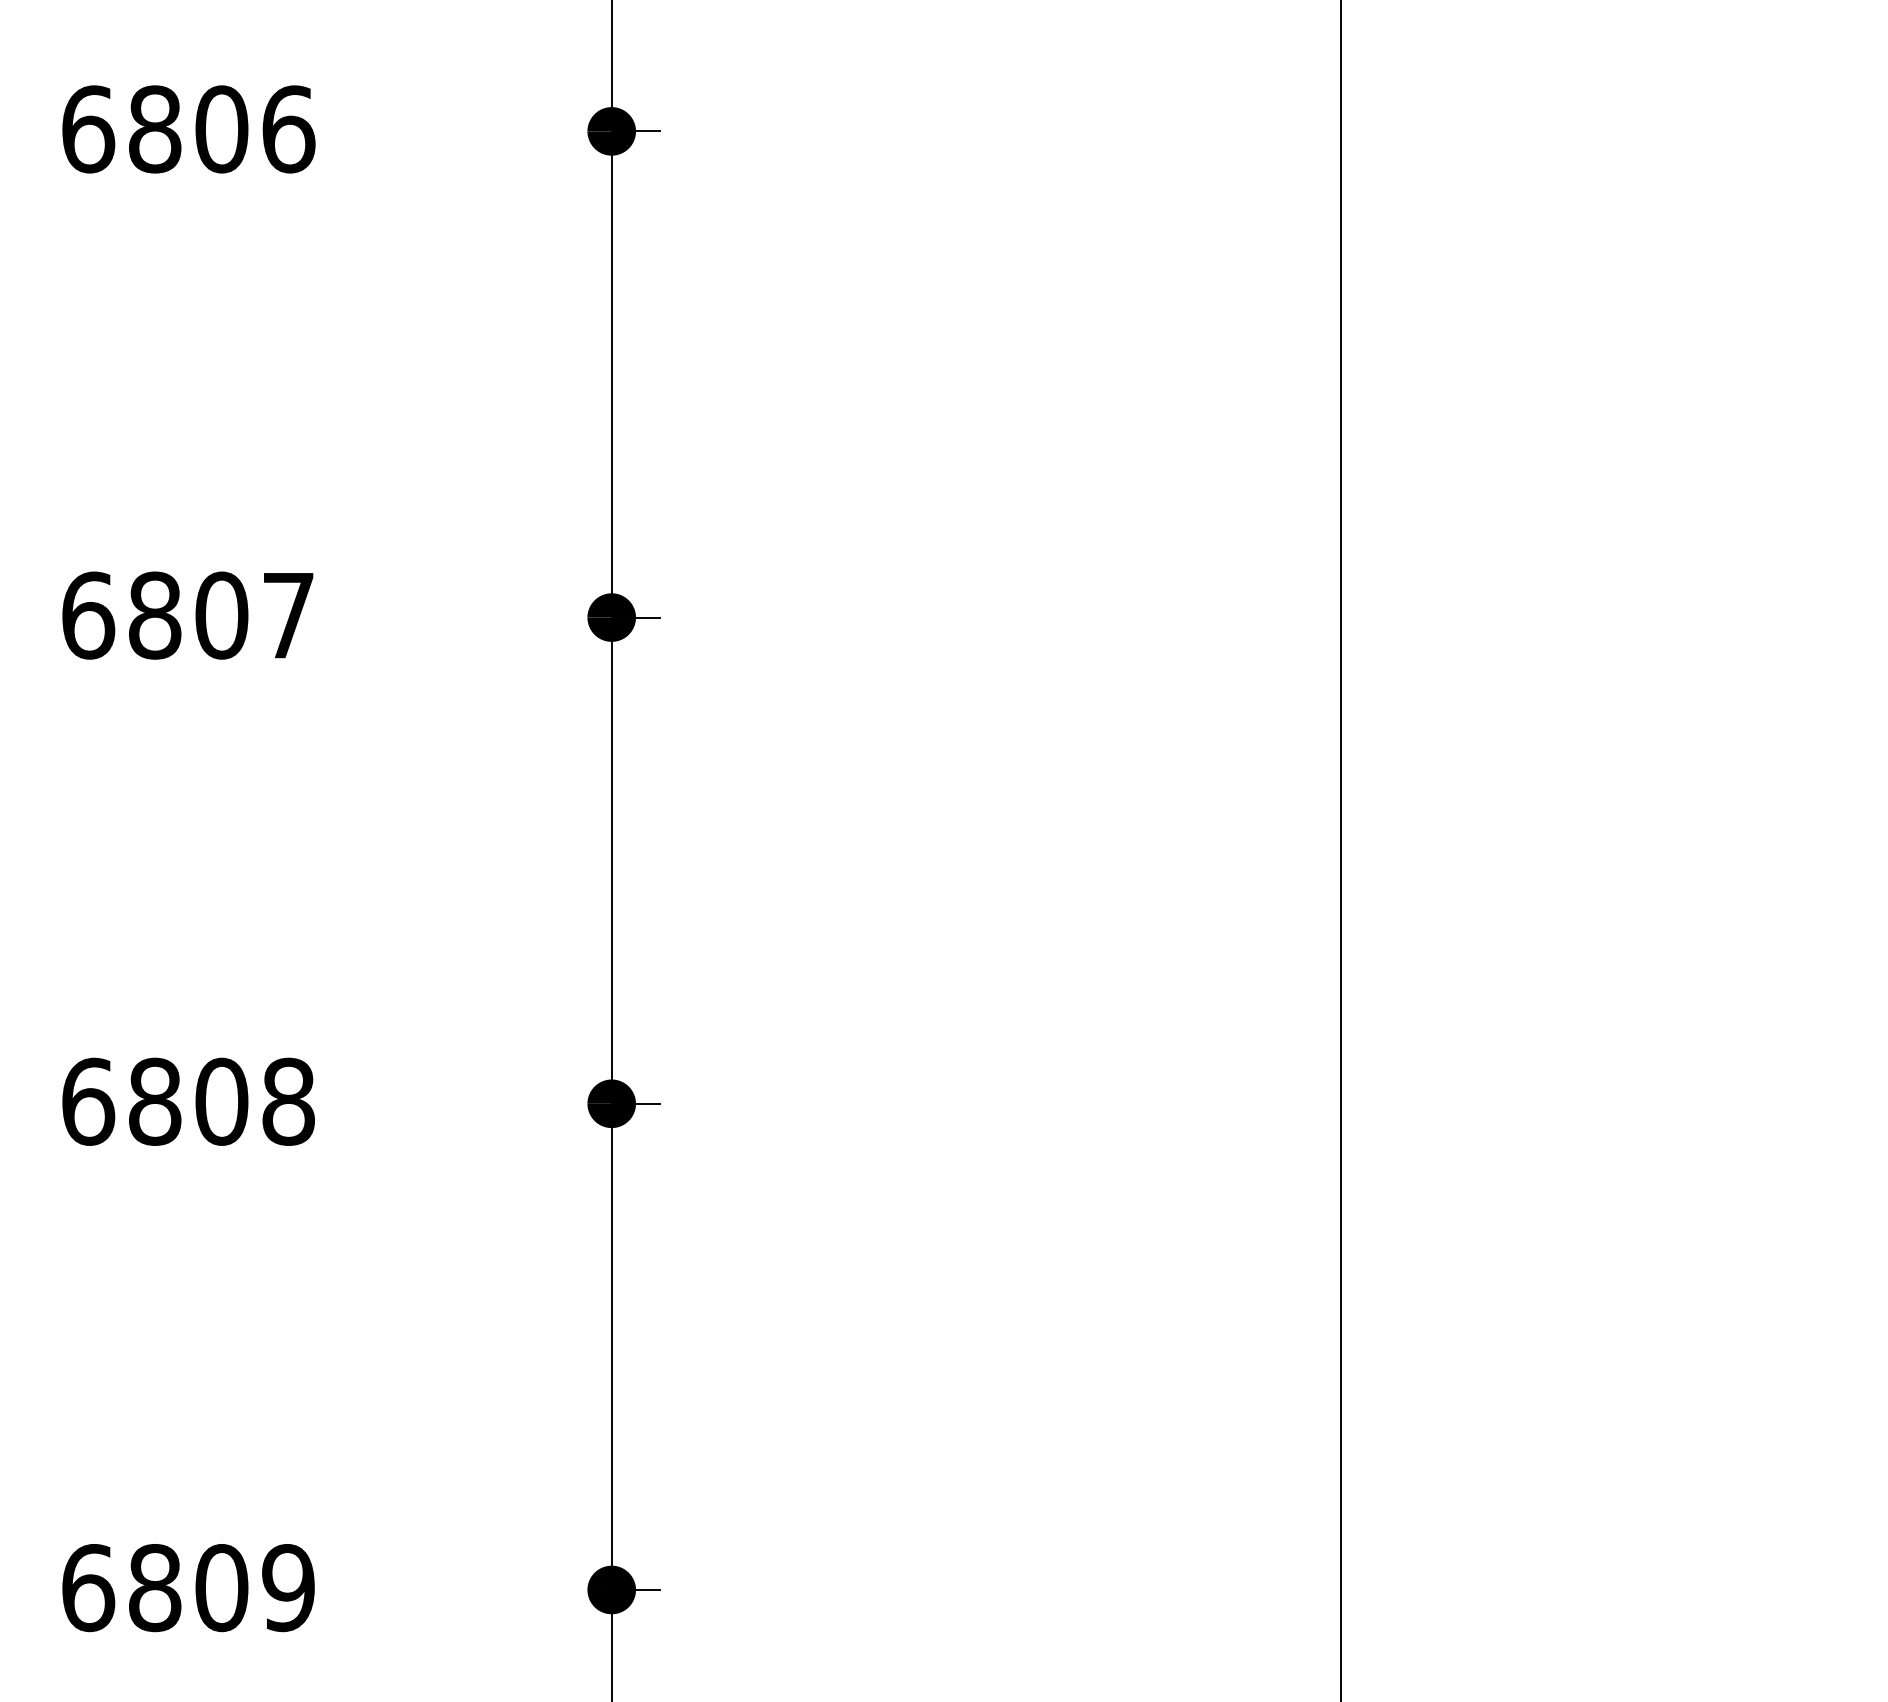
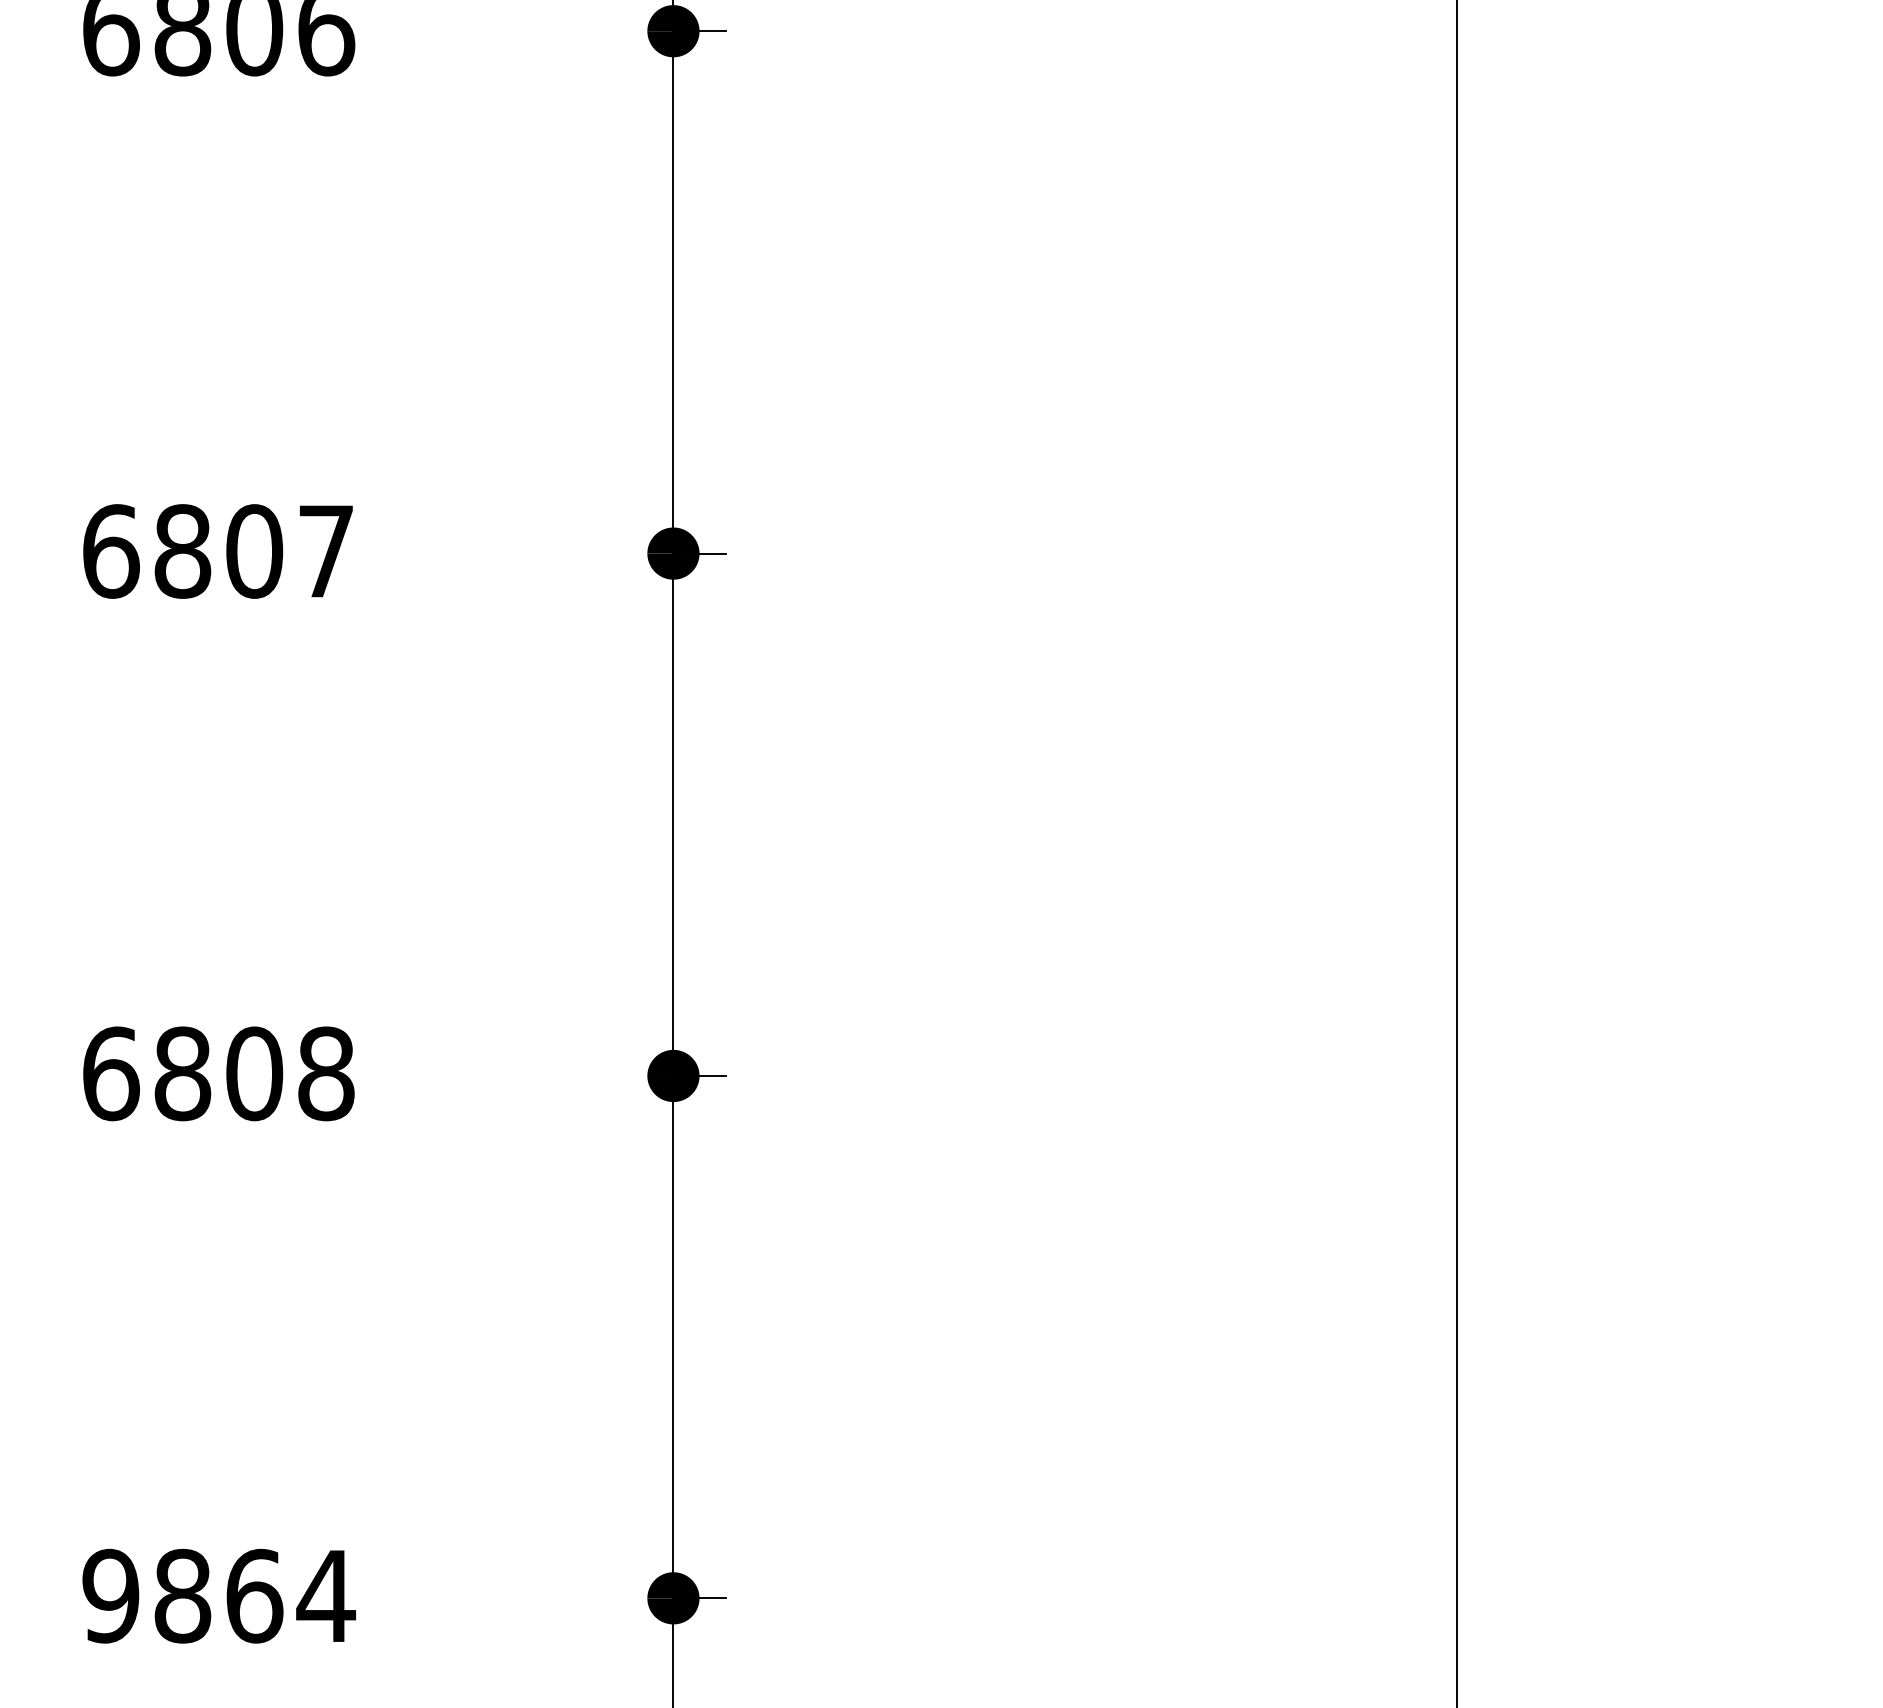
text: (188, 1588) -> (218, 1596), 6809 -> 9864

